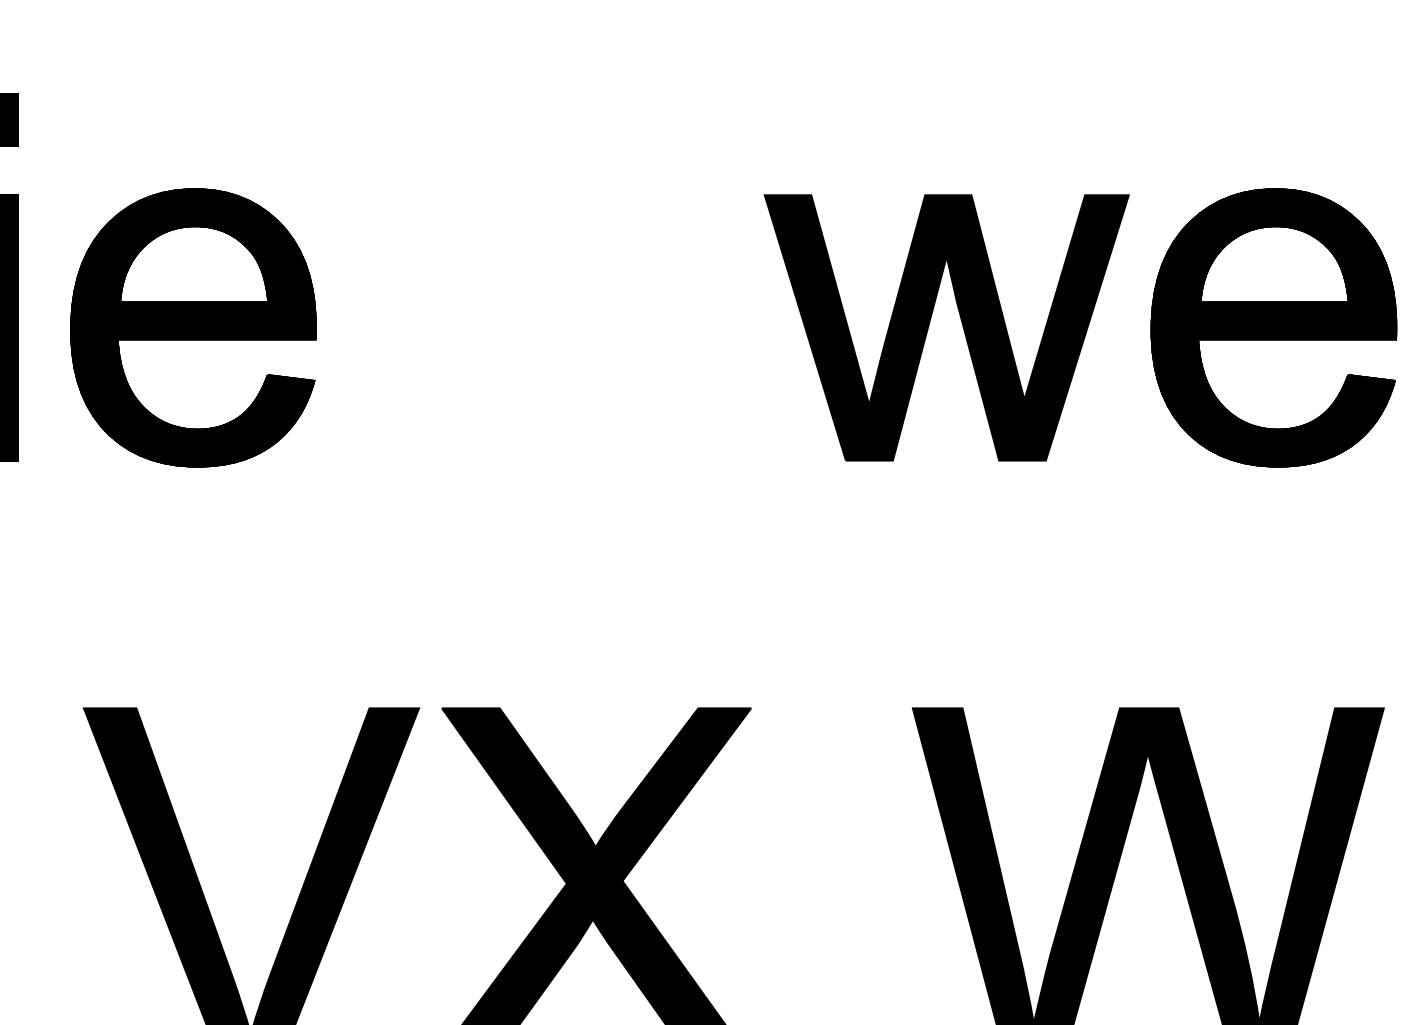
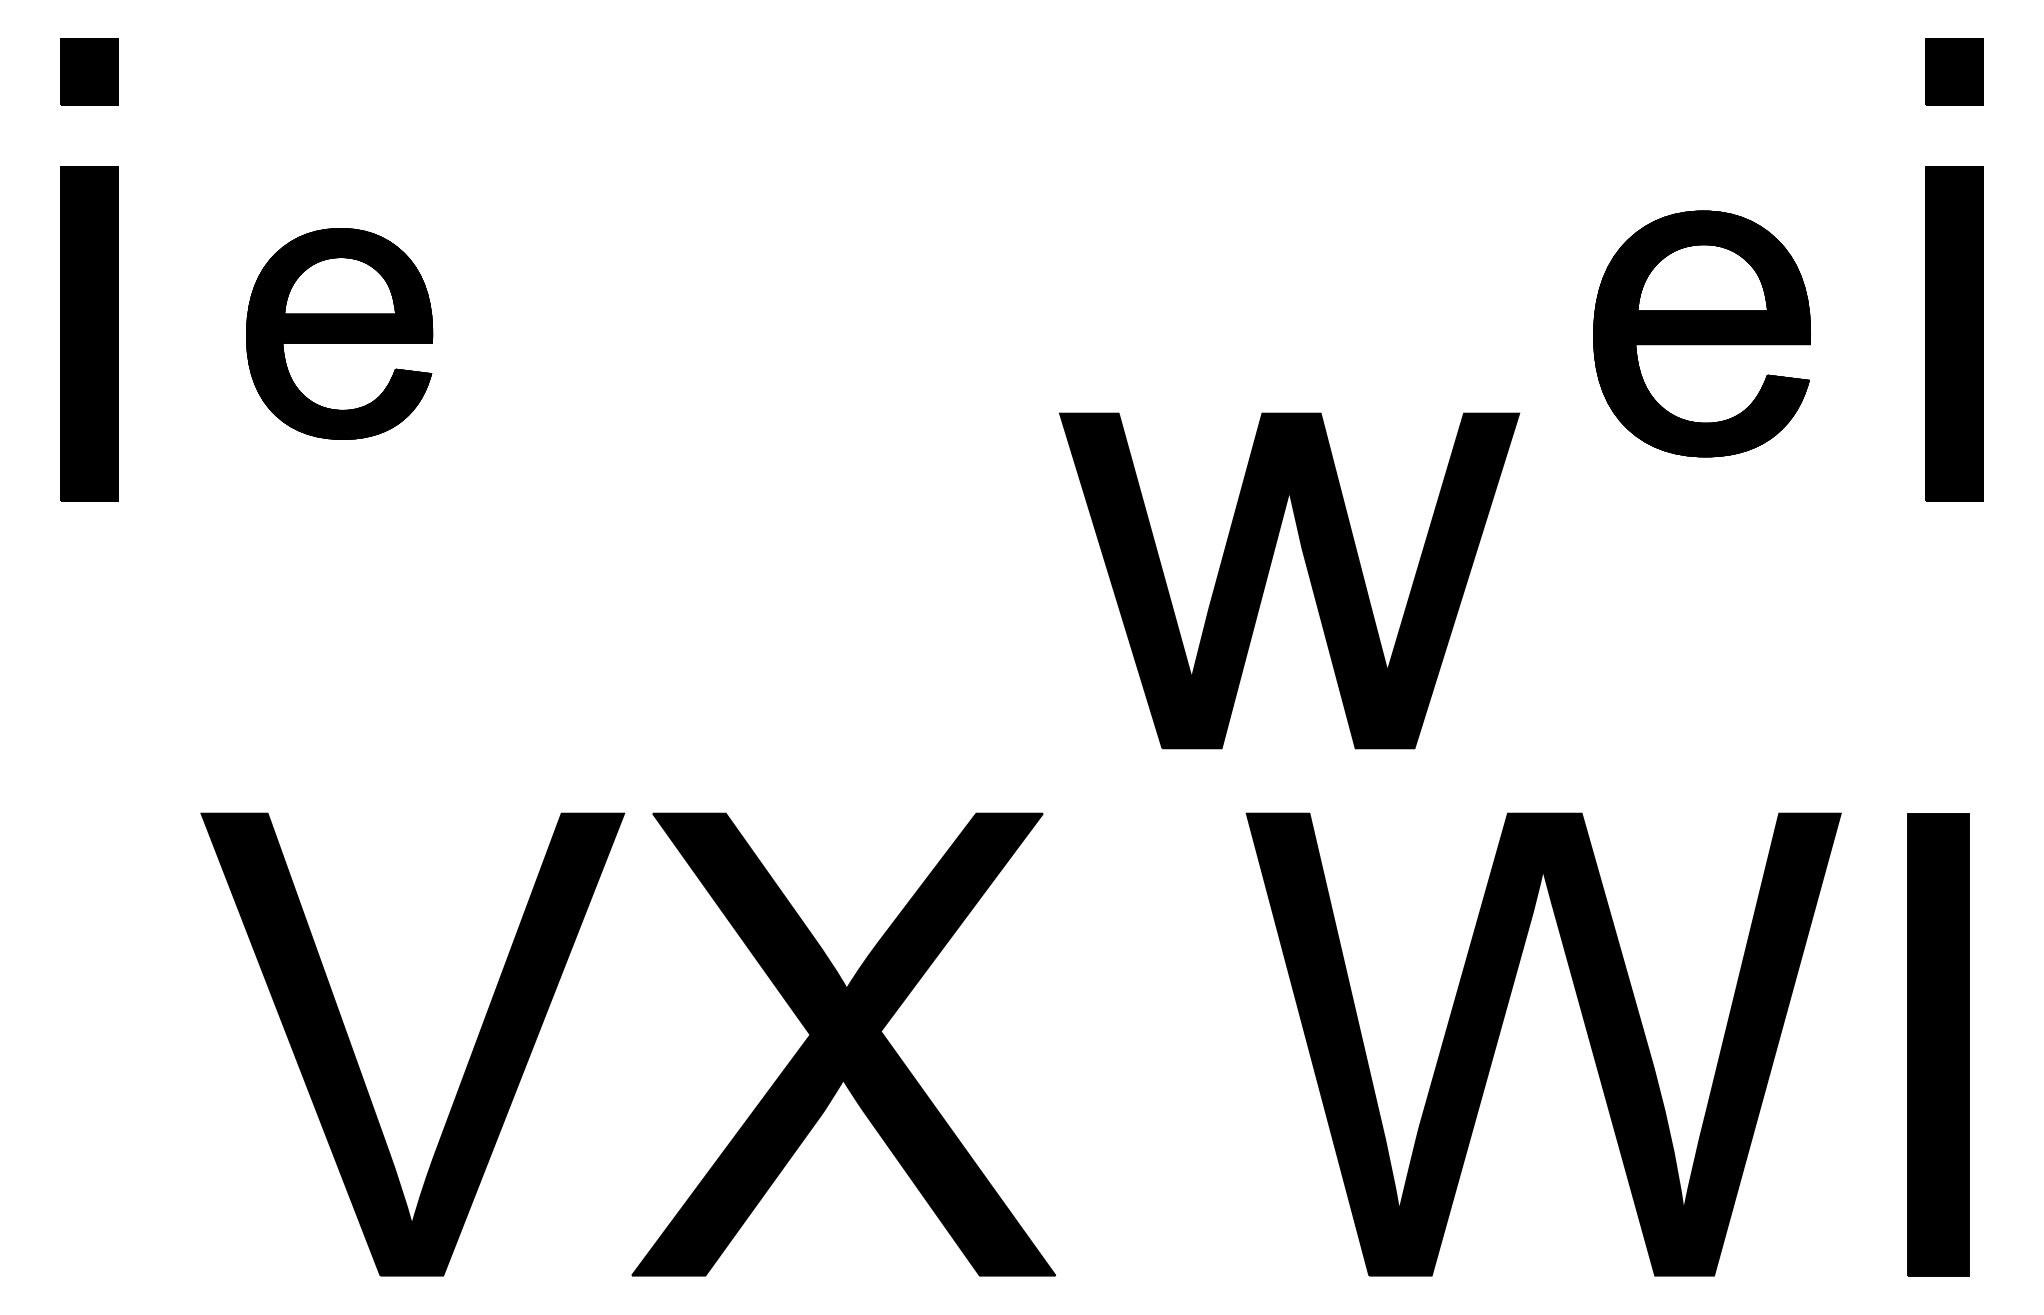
part: (961, 323) -> (1308, 575), moved
part: (193, 327) -> (339, 333), size x0.6
part: (1273, 327) -> (1701, 333), size x0.7

